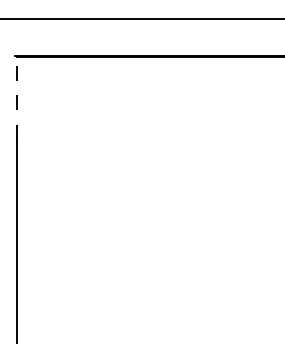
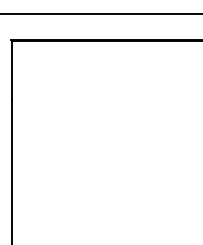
line: (16, 98) -> (11, 70), dashed -> solid

